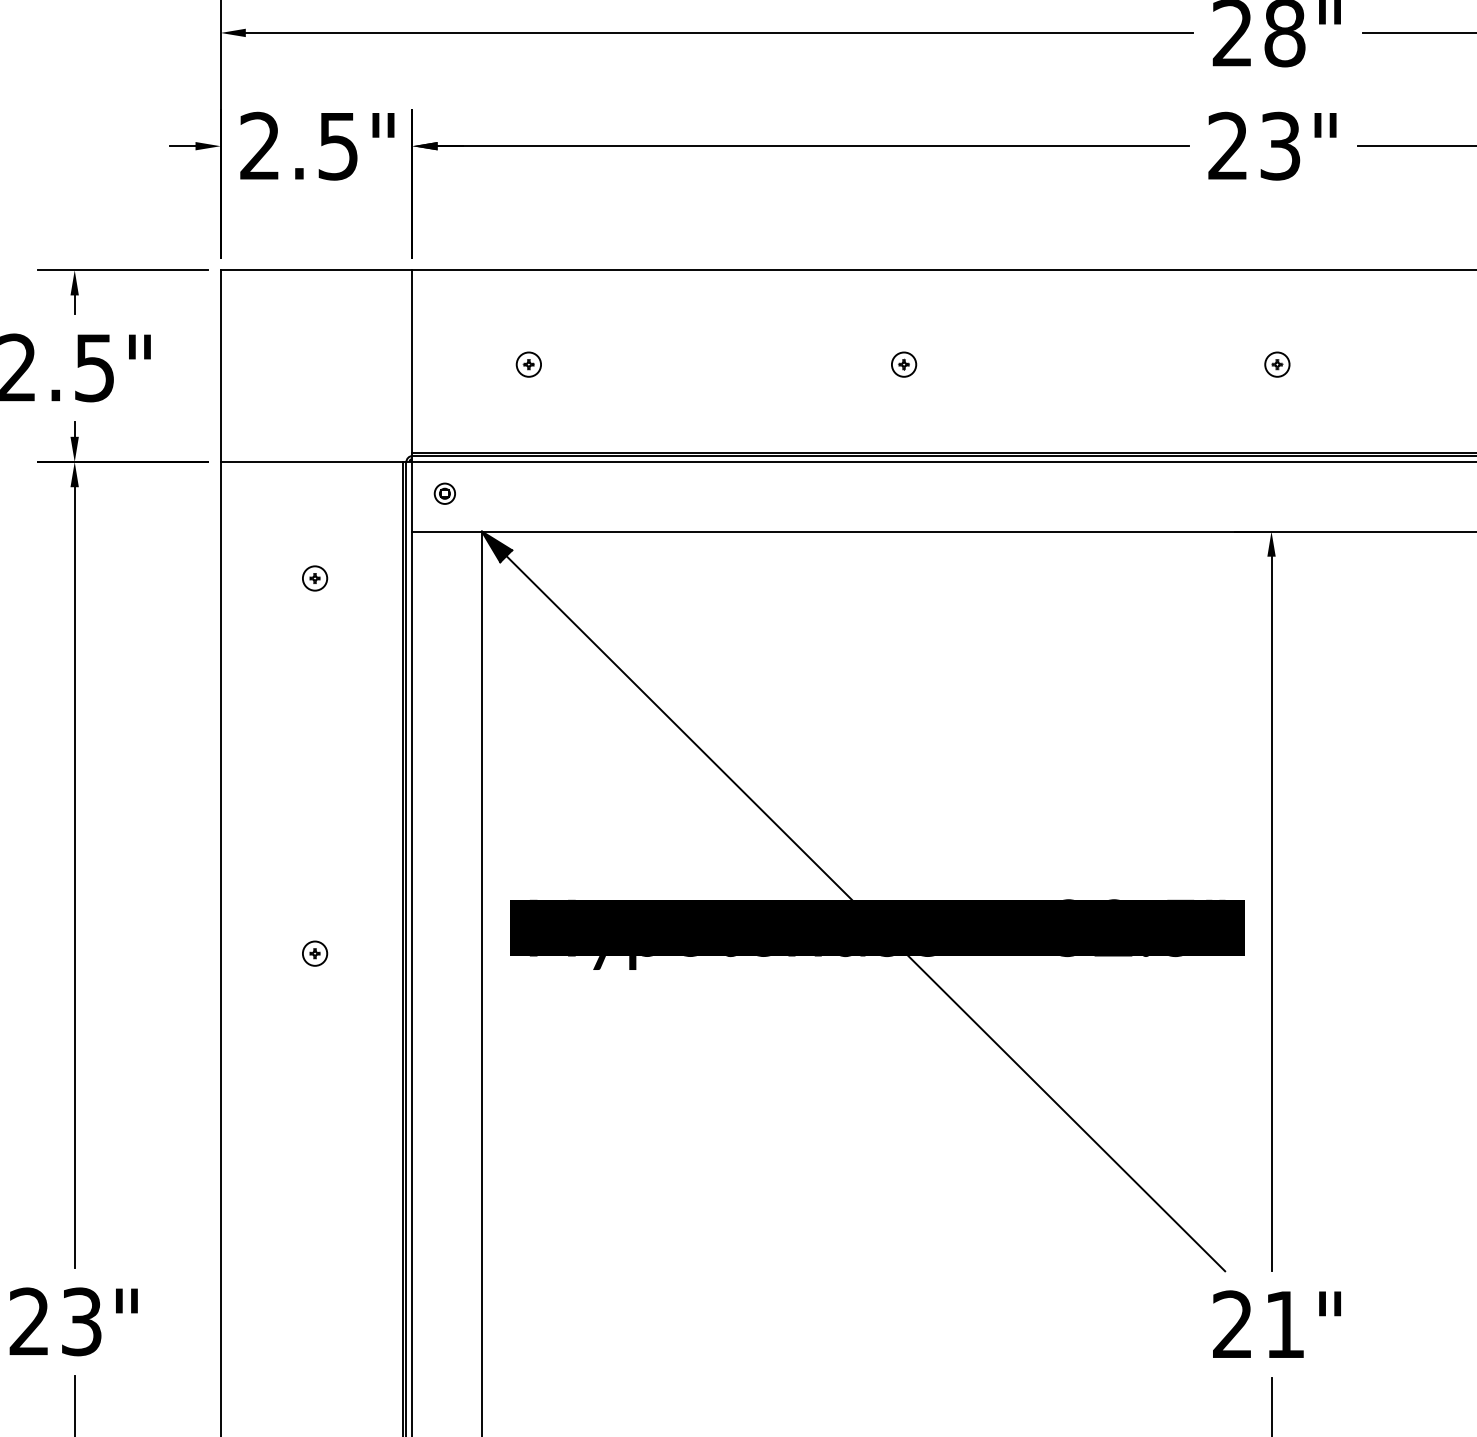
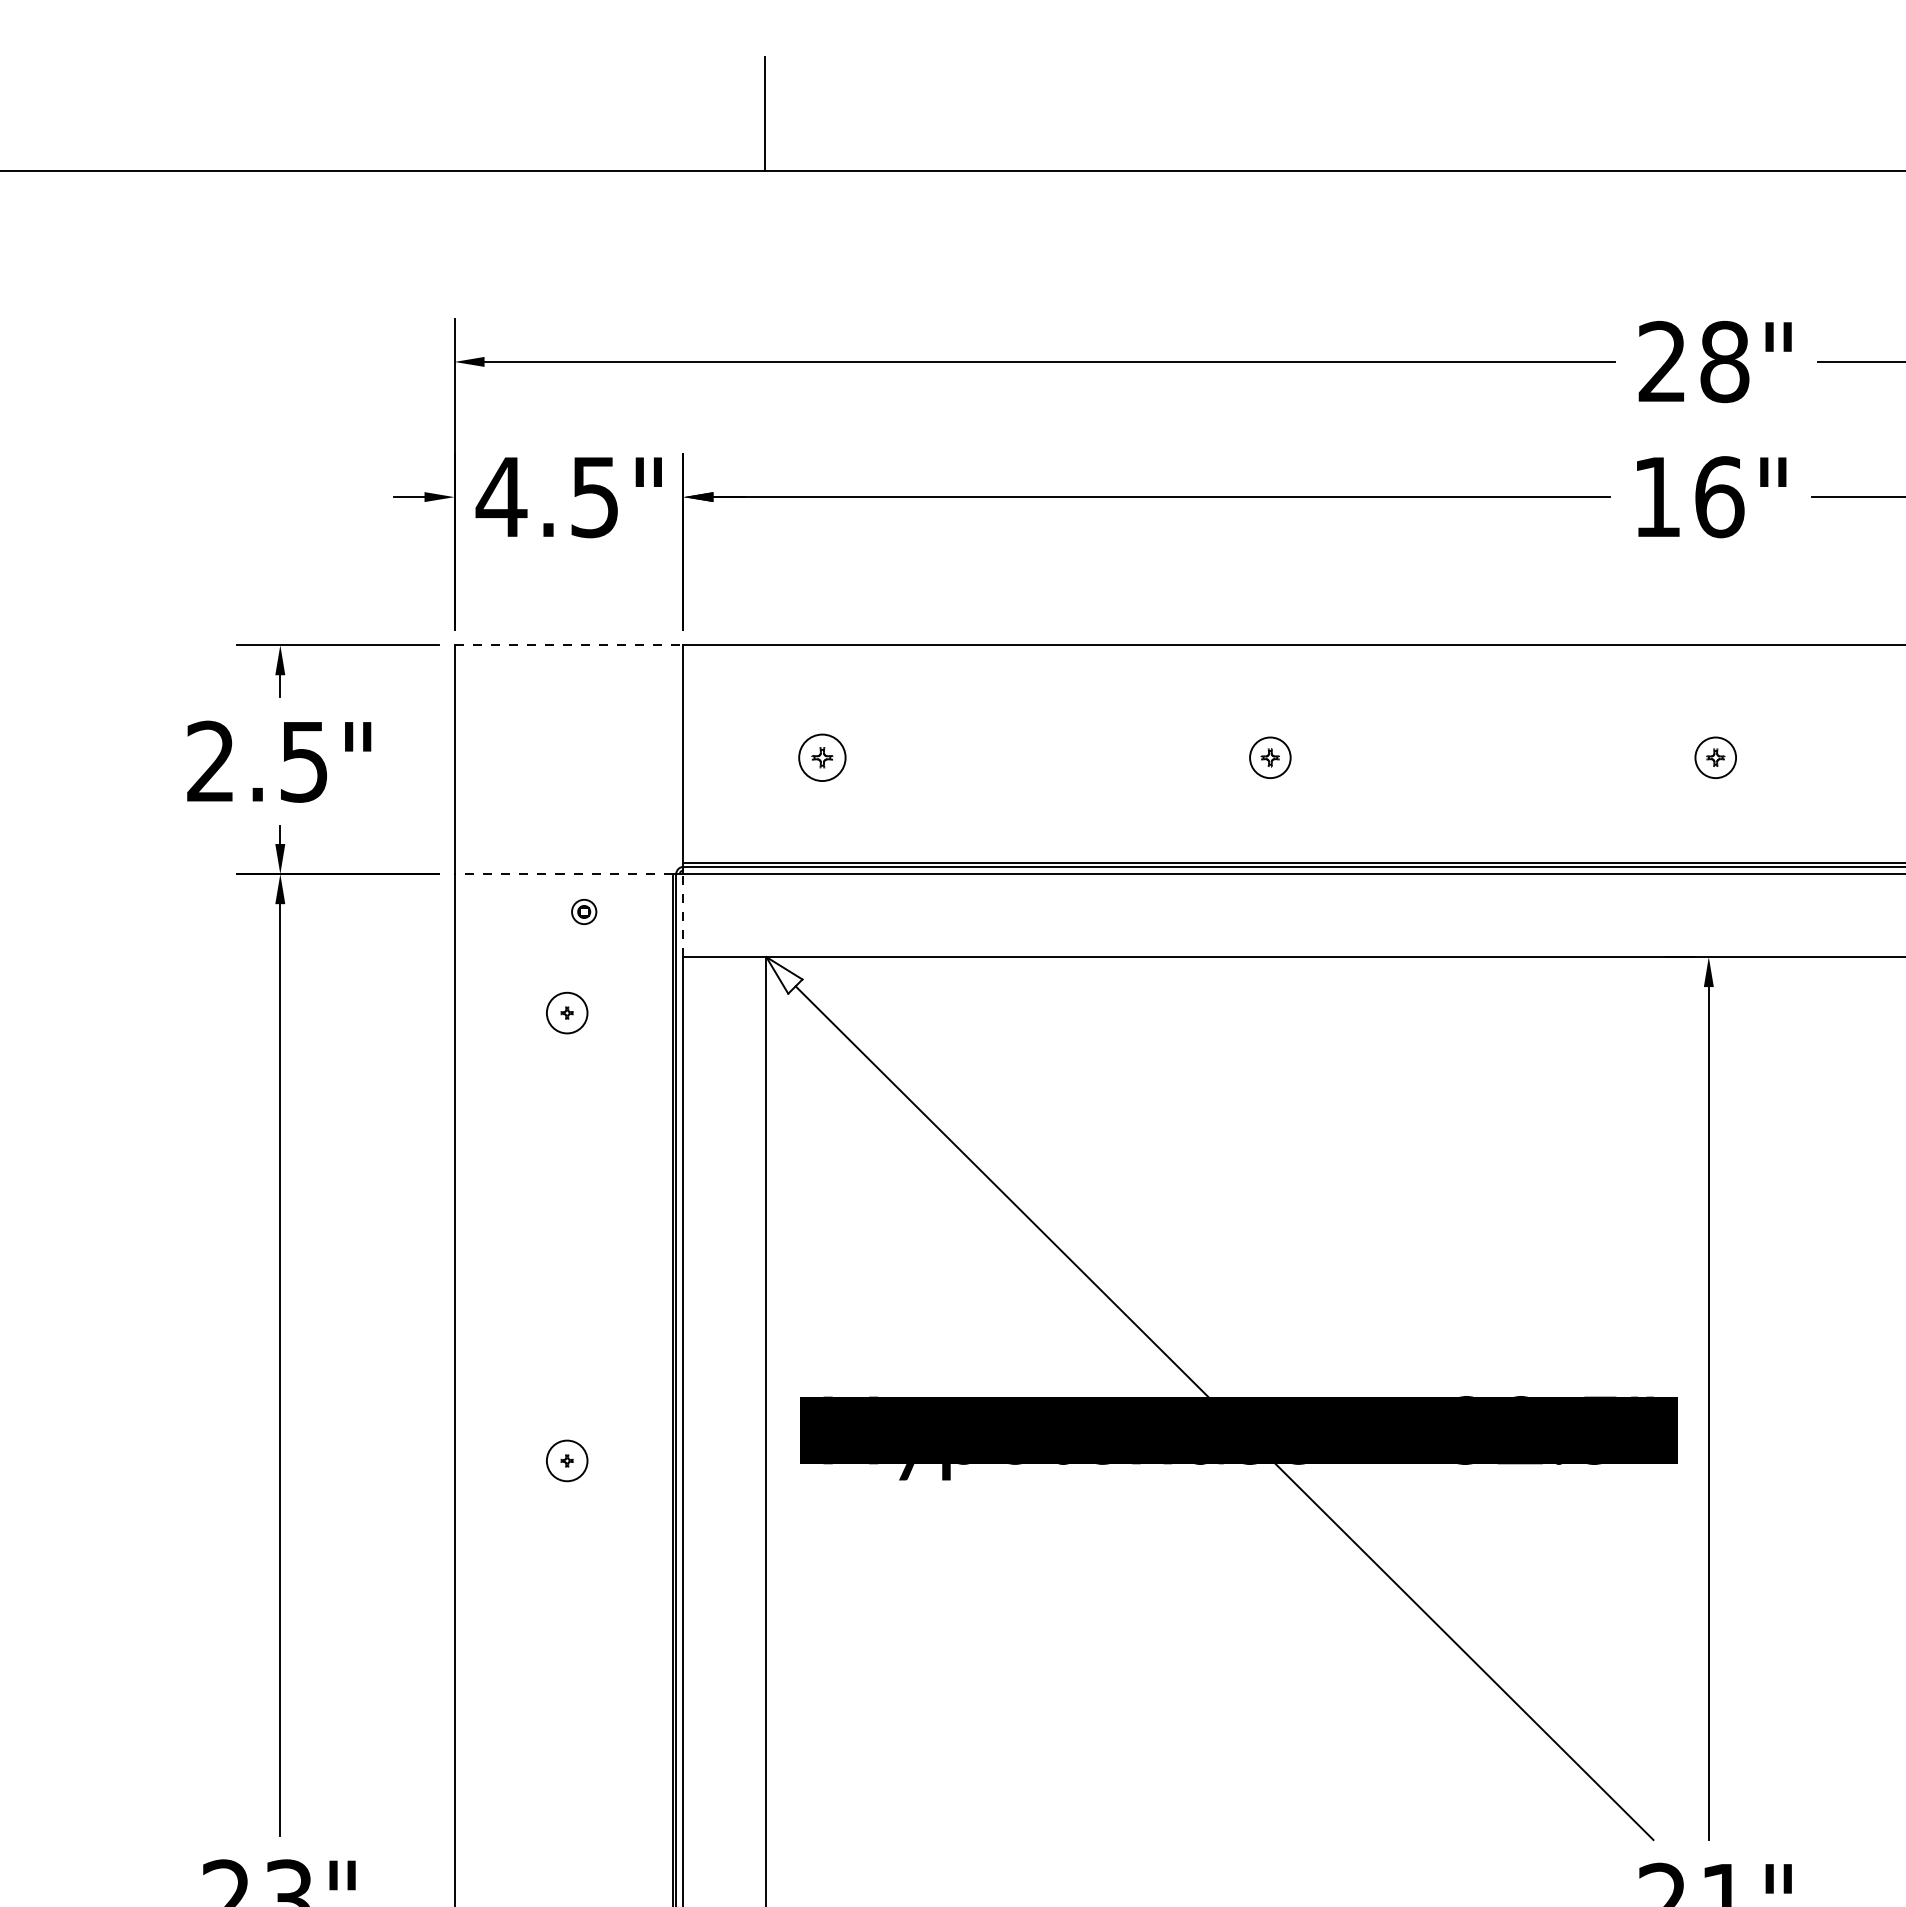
text: (260, 145) -> (501, 496), 2.5" -> 4.5"
text: (1254, 146) -> (1688, 497), 23" -> 16"
line: (316, 270) -> (569, 645), solid -> dashed
part: (528, 364) -> (822, 757), size x1.6
part: (903, 364) -> (1269, 757), size x1.4
part: (1277, 364) -> (1715, 757), size x1.4
line: (311, 462) -> (563, 874), solid -> dashed
part: (445, 493) -> (584, 911), moved
line: (412, 496) -> (683, 915), solid -> dashed
fill: (497, 546) -> (784, 975), removed
circle: (314, 577) -> (566, 1012), size x1.4
circle: (314, 953) -> (566, 1460), size x1.4

